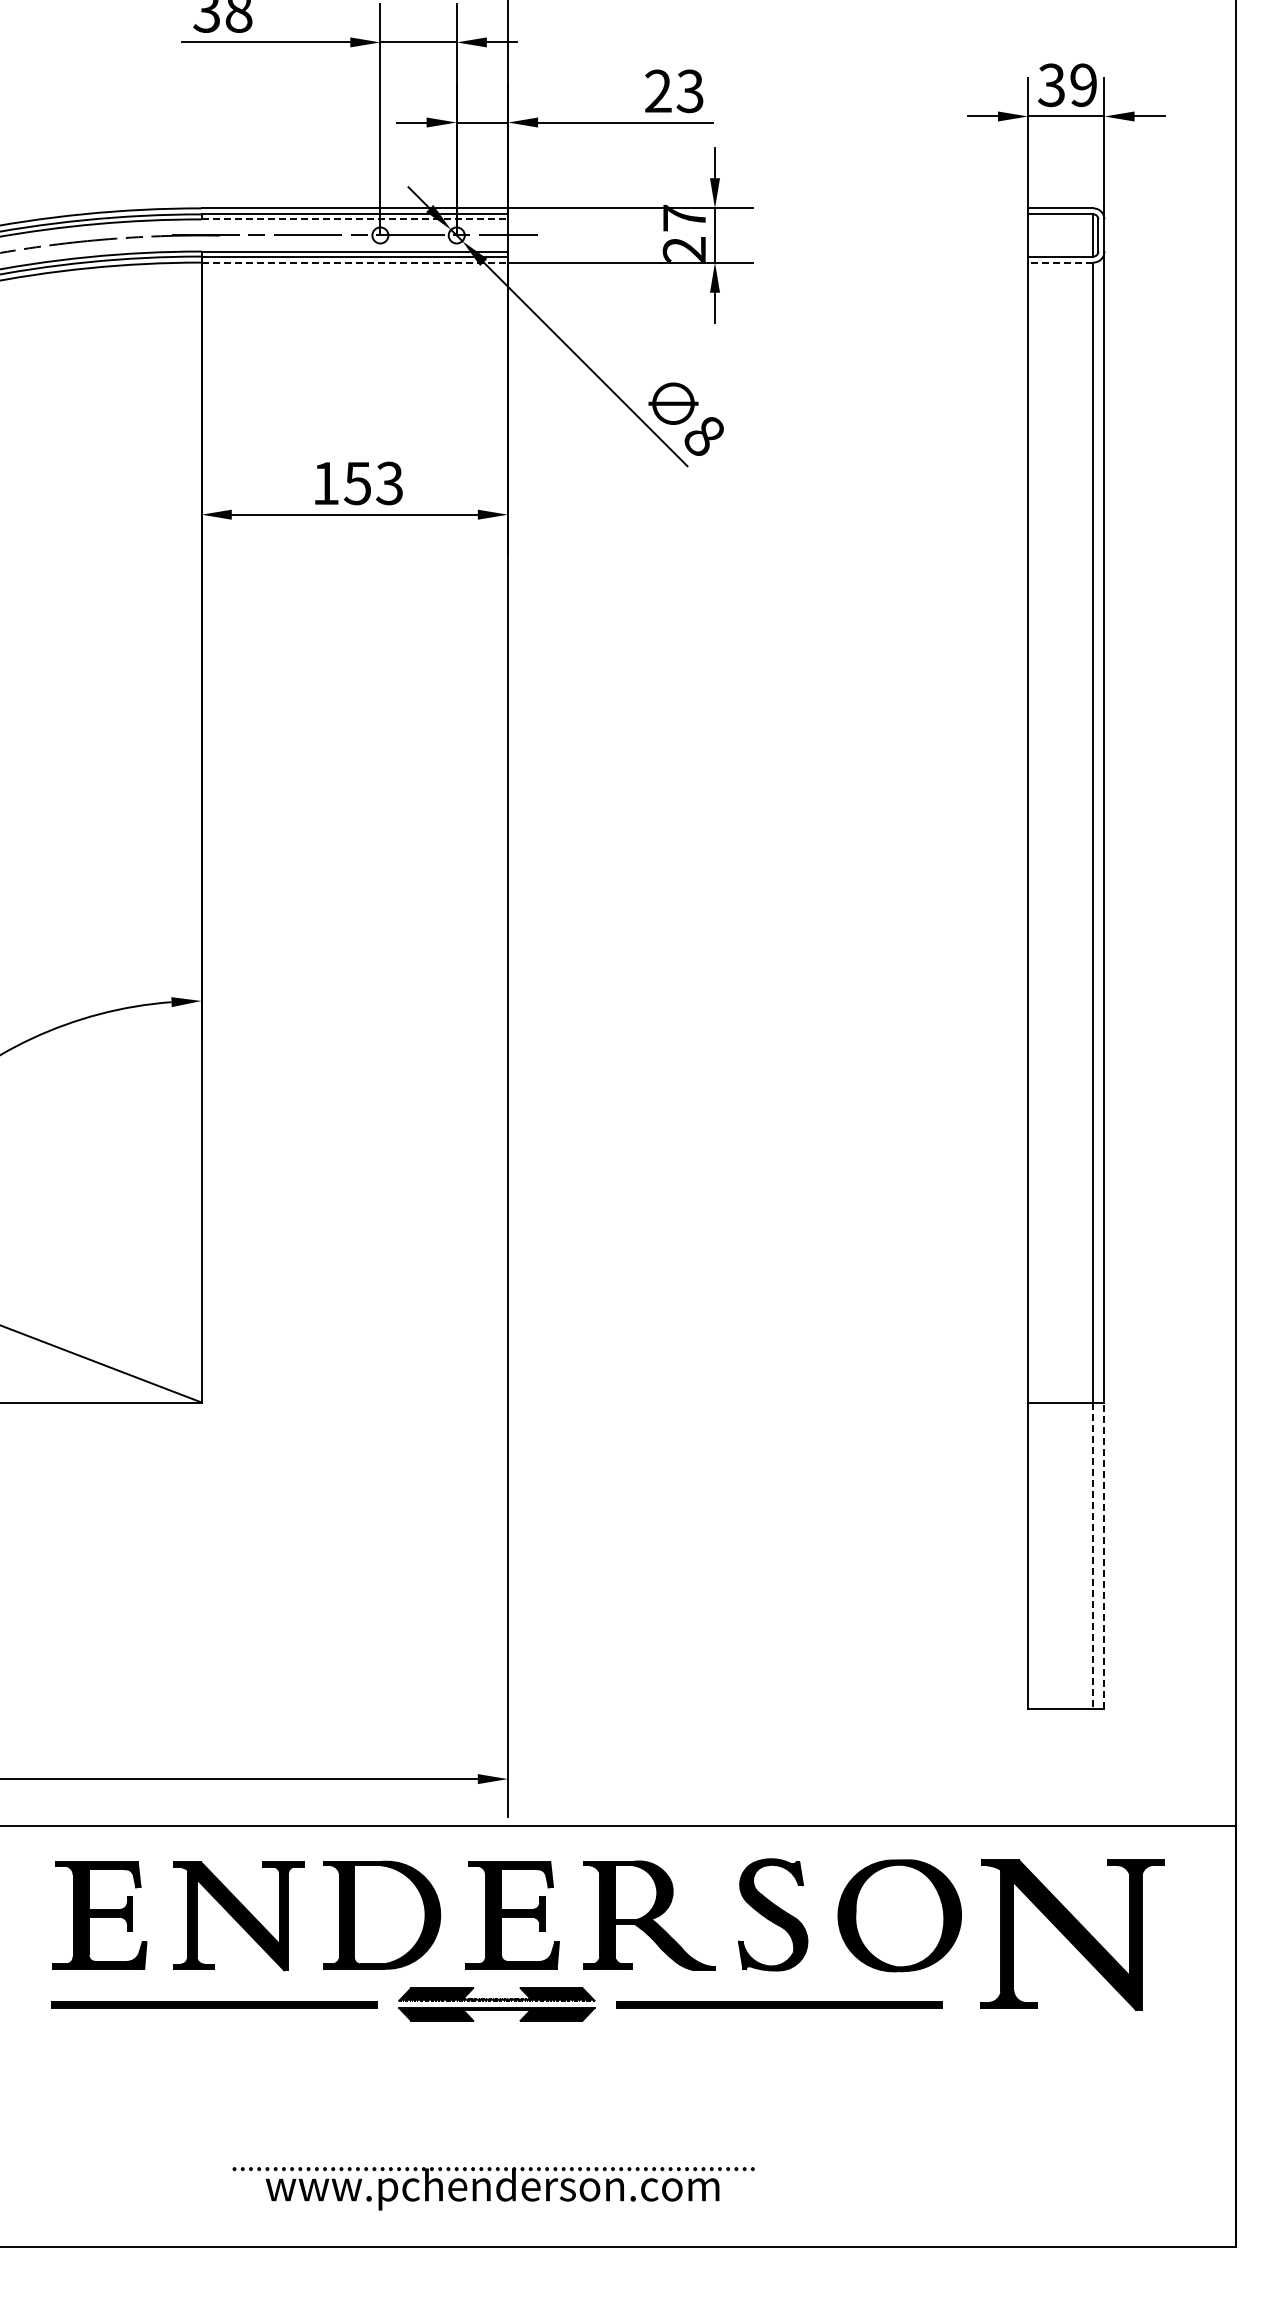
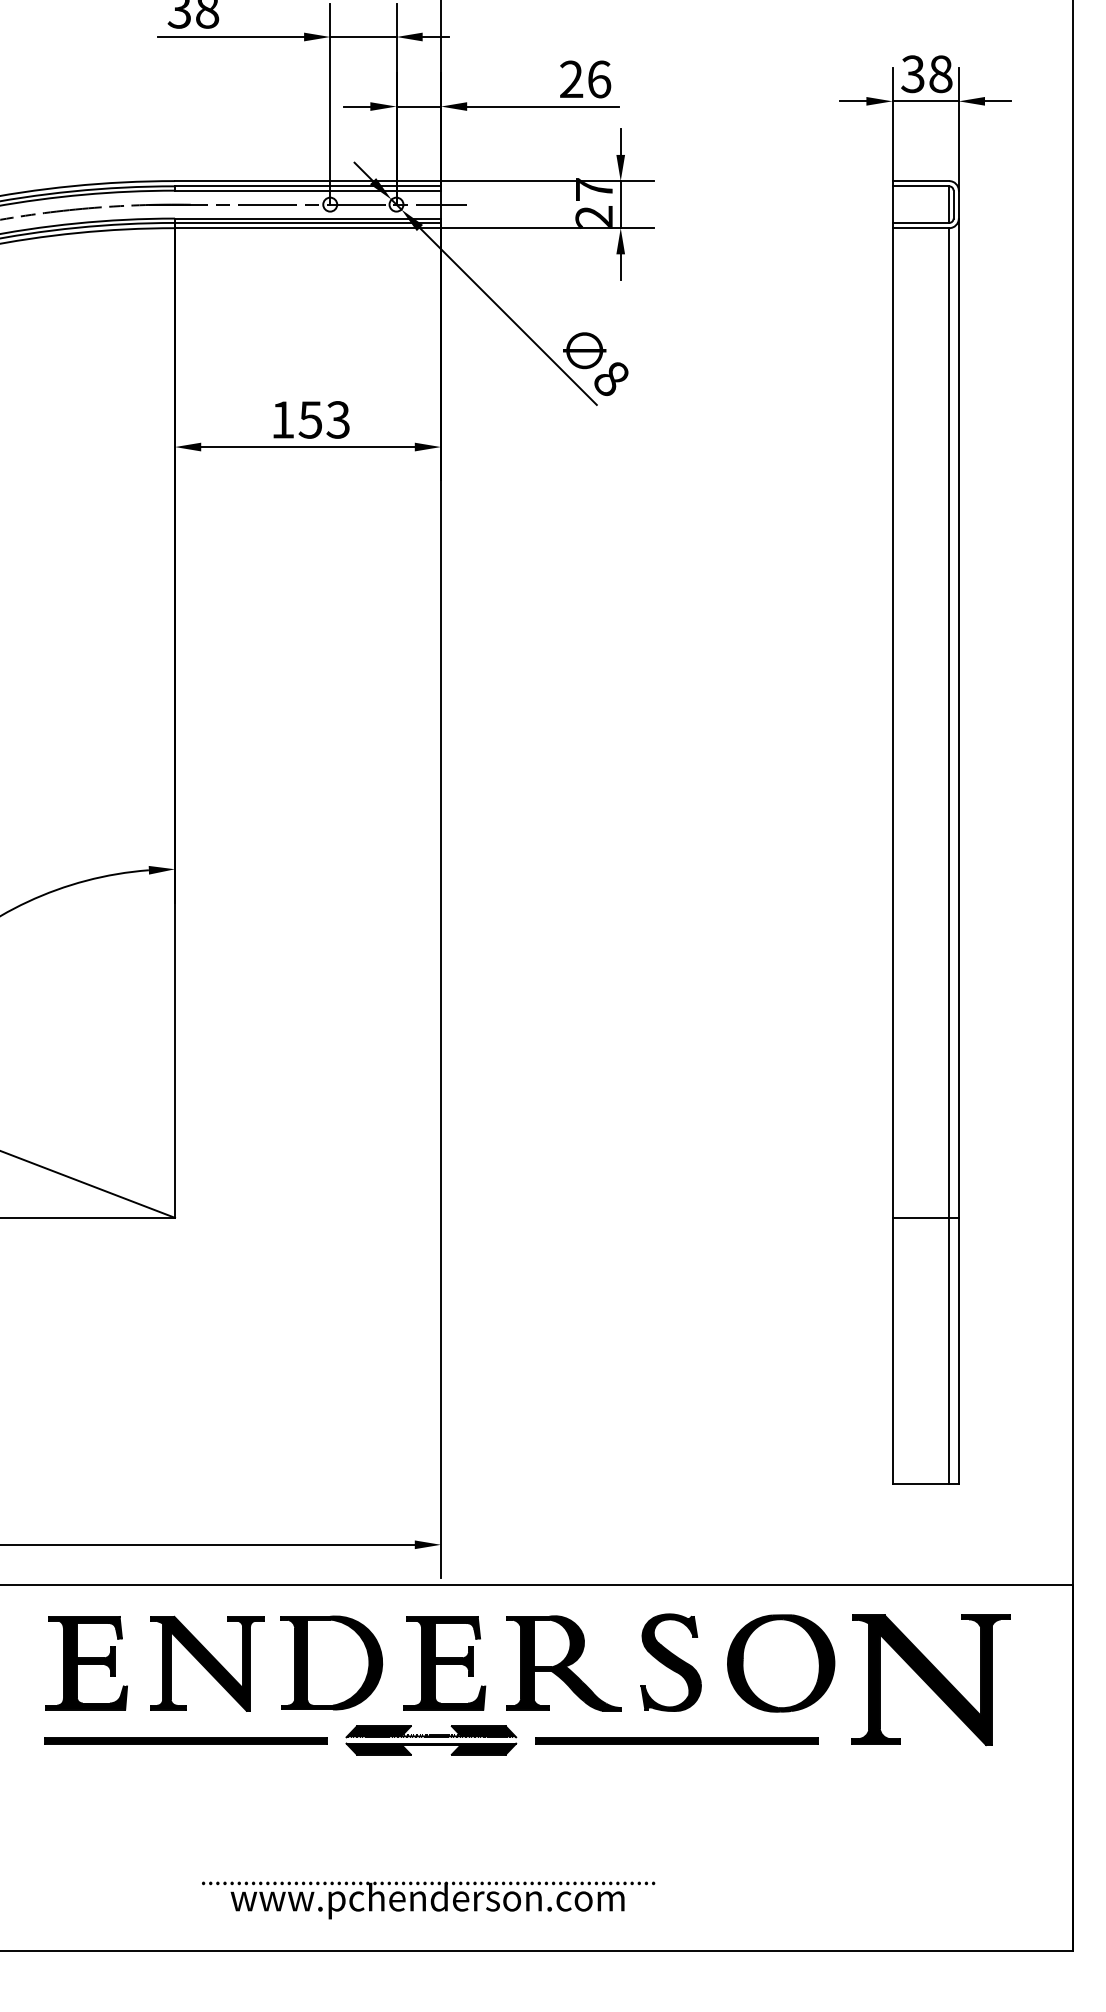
text: (1083, 85) -> (940, 74), 39 -> 38
text: (689, 91) -> (598, 79), 23 -> 26
line: (355, 219) -> (308, 190), dashed -> solid
line: (355, 262) -> (308, 228), dashed -> solid
line: (1060, 262) -> (920, 228), dashed -> solid
line: (1104, 1555) -> (958, 1350), dashed -> solid
line: (1093, 1556) -> (949, 1351), dashed -> solid

